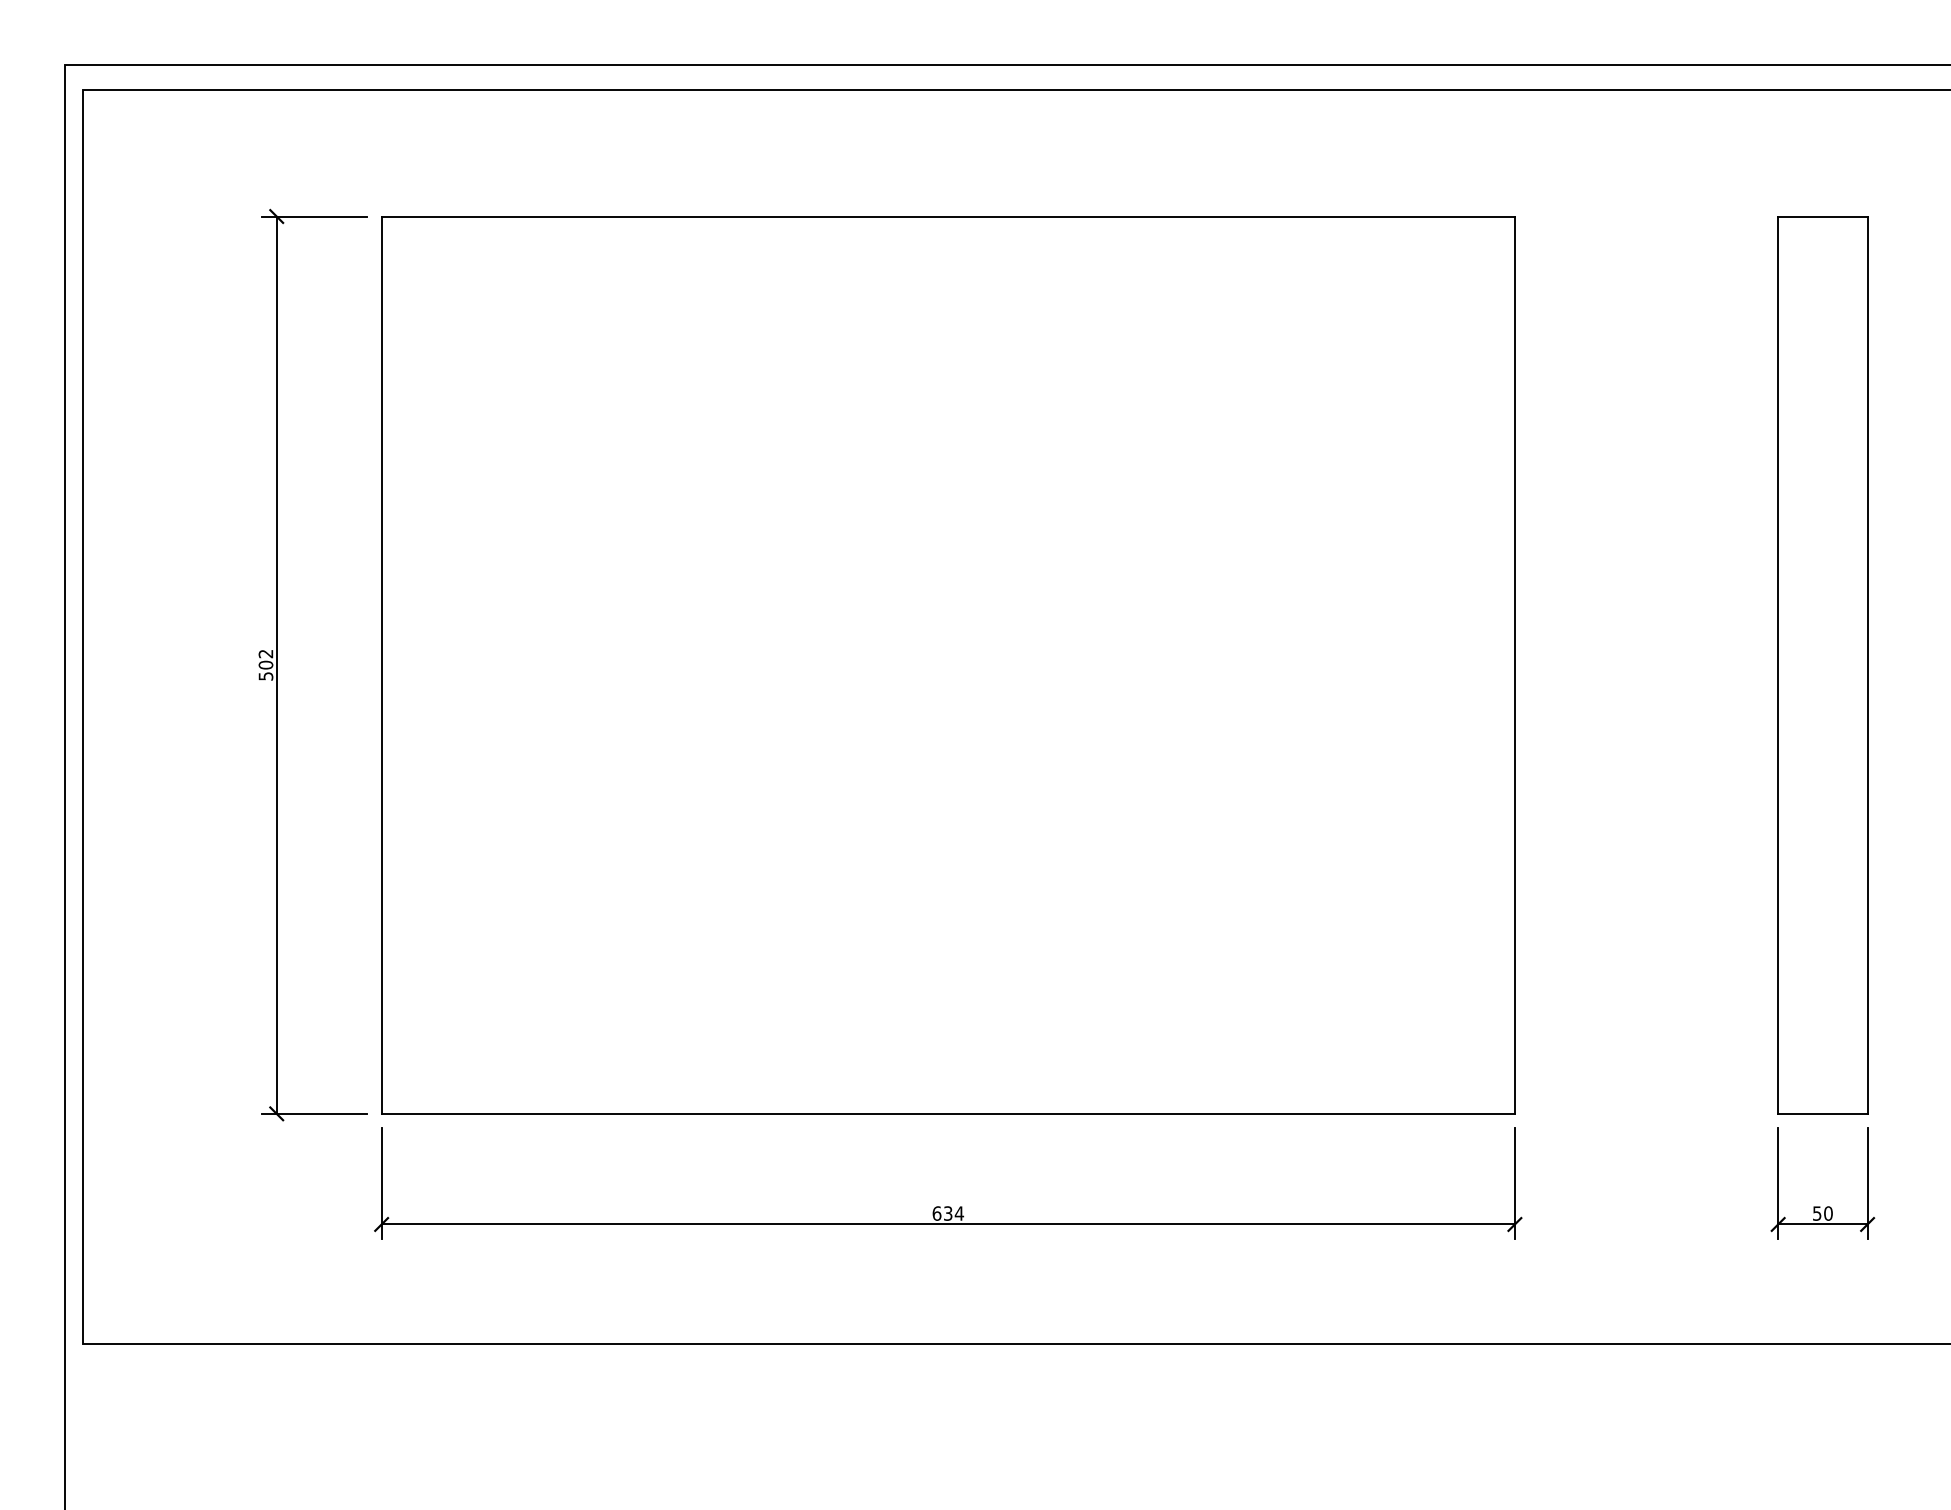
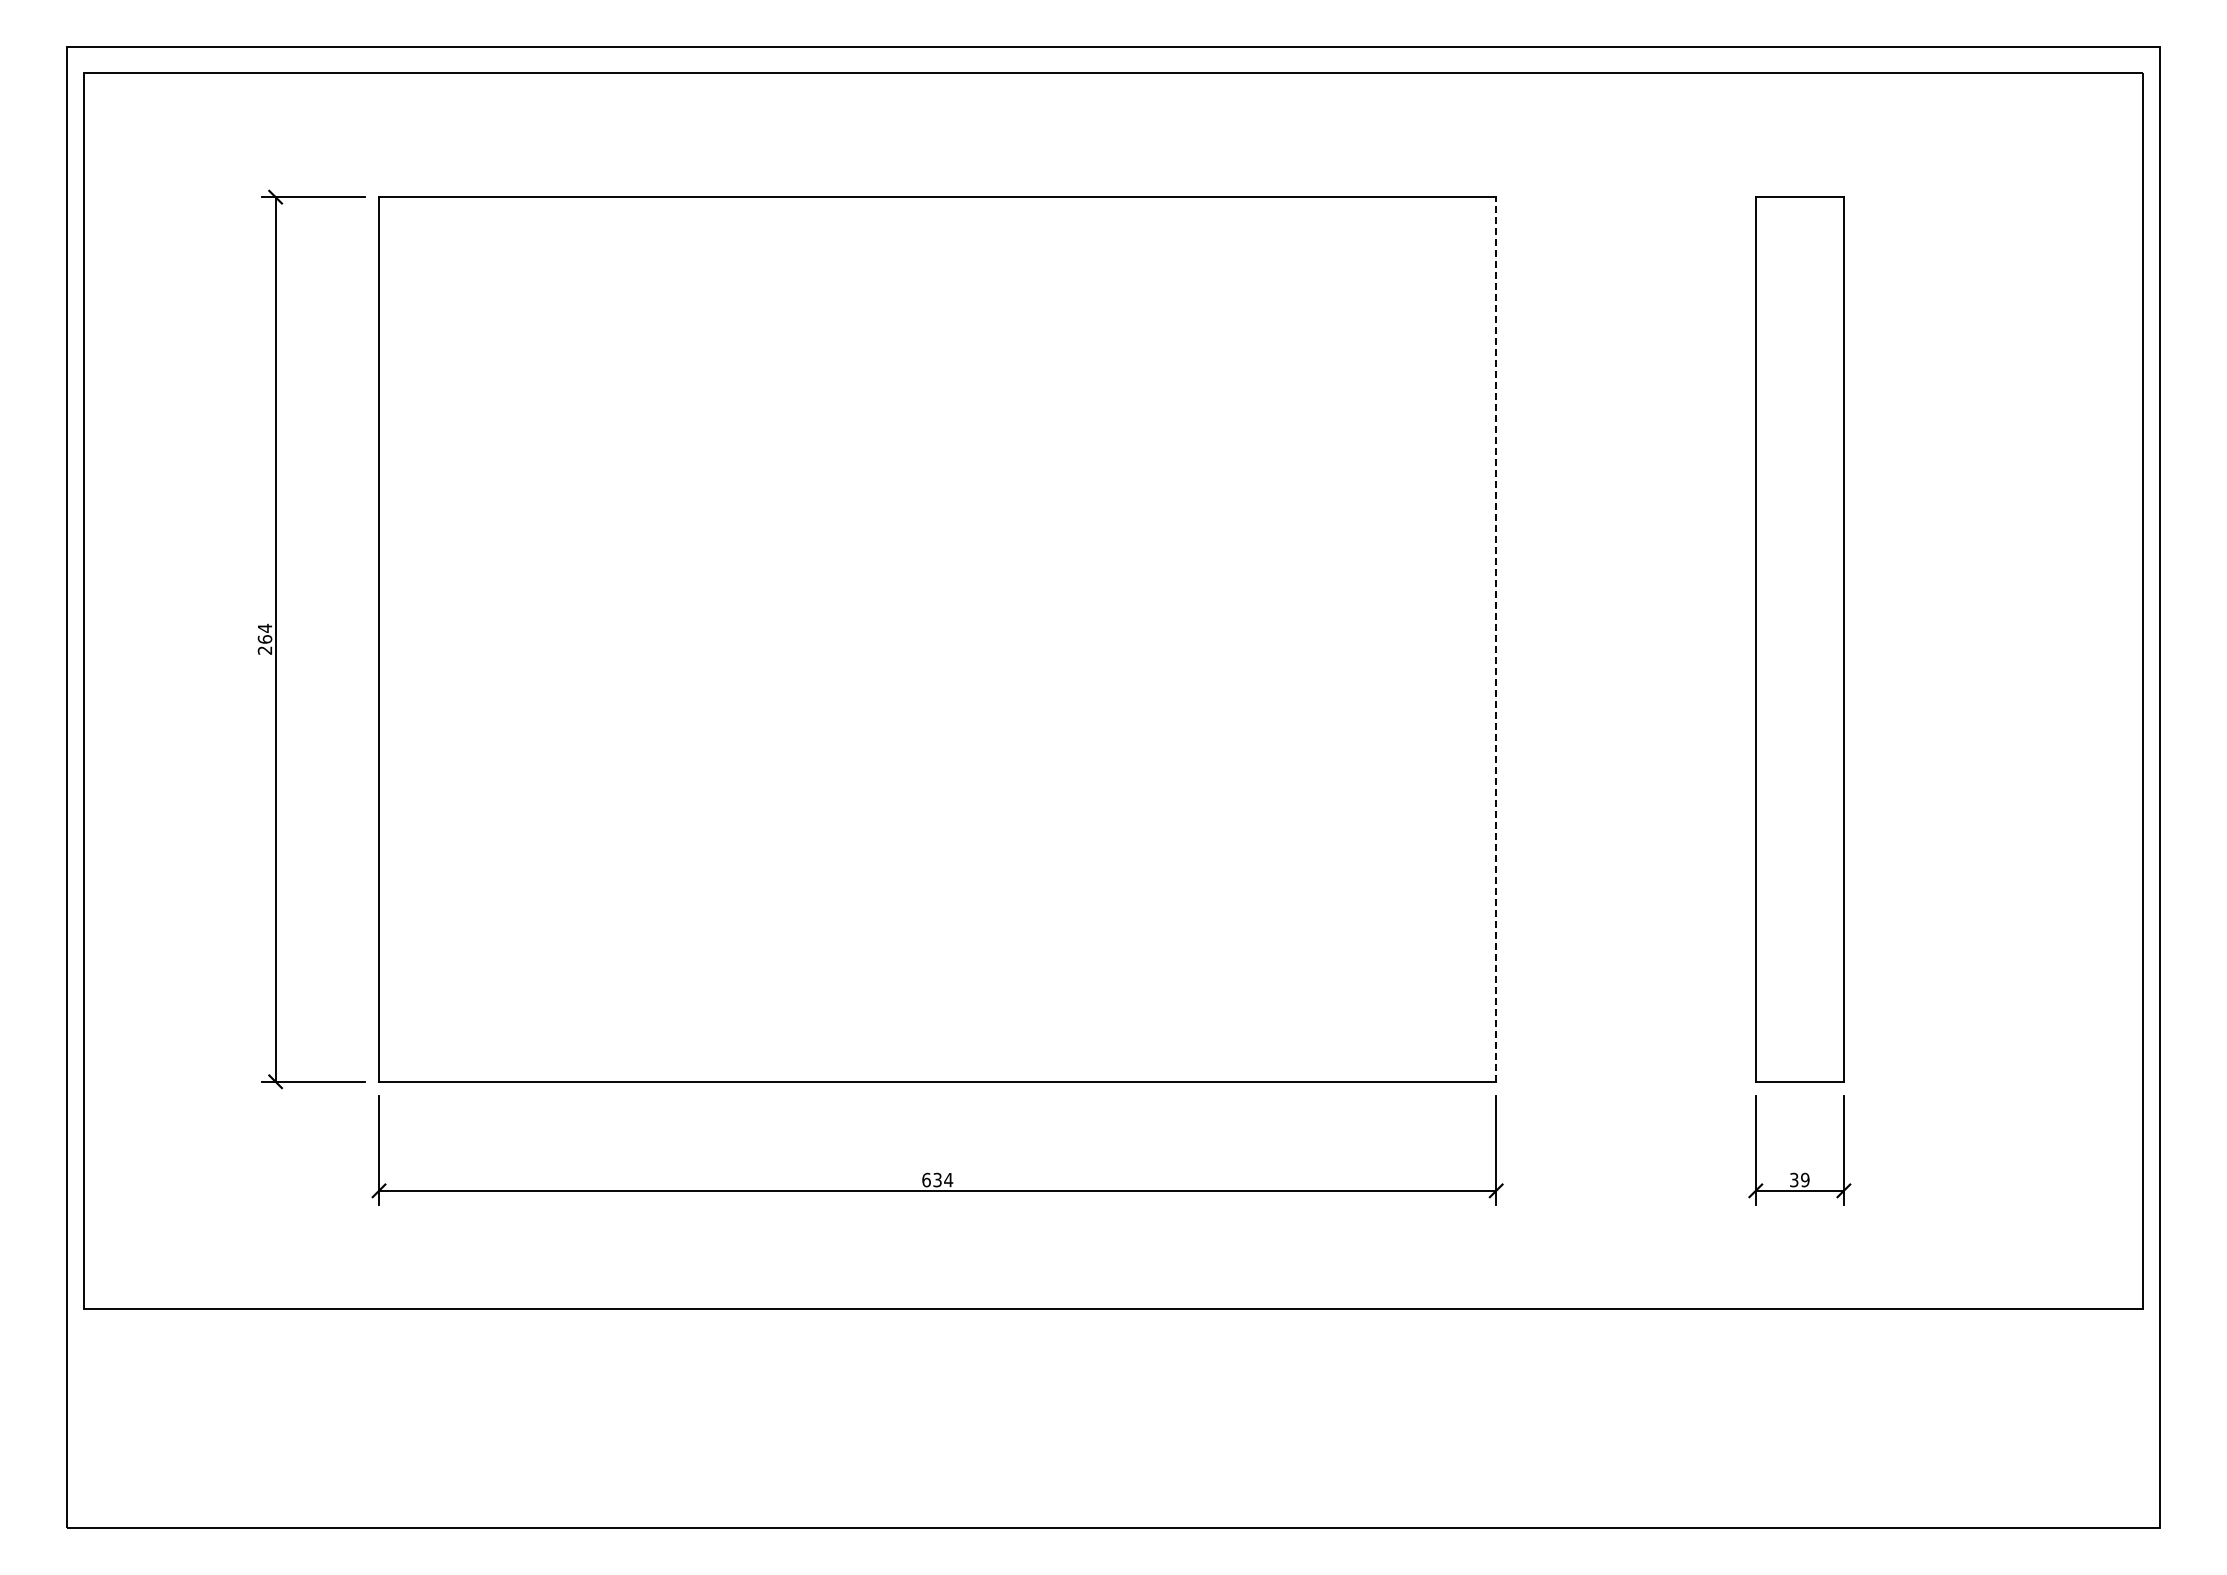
text: (265, 664) -> (264, 638), 502 -> 264
line: (1515, 664) -> (1496, 638), solid -> dashed
text: (1822, 1212) -> (1799, 1179), 50 -> 39

